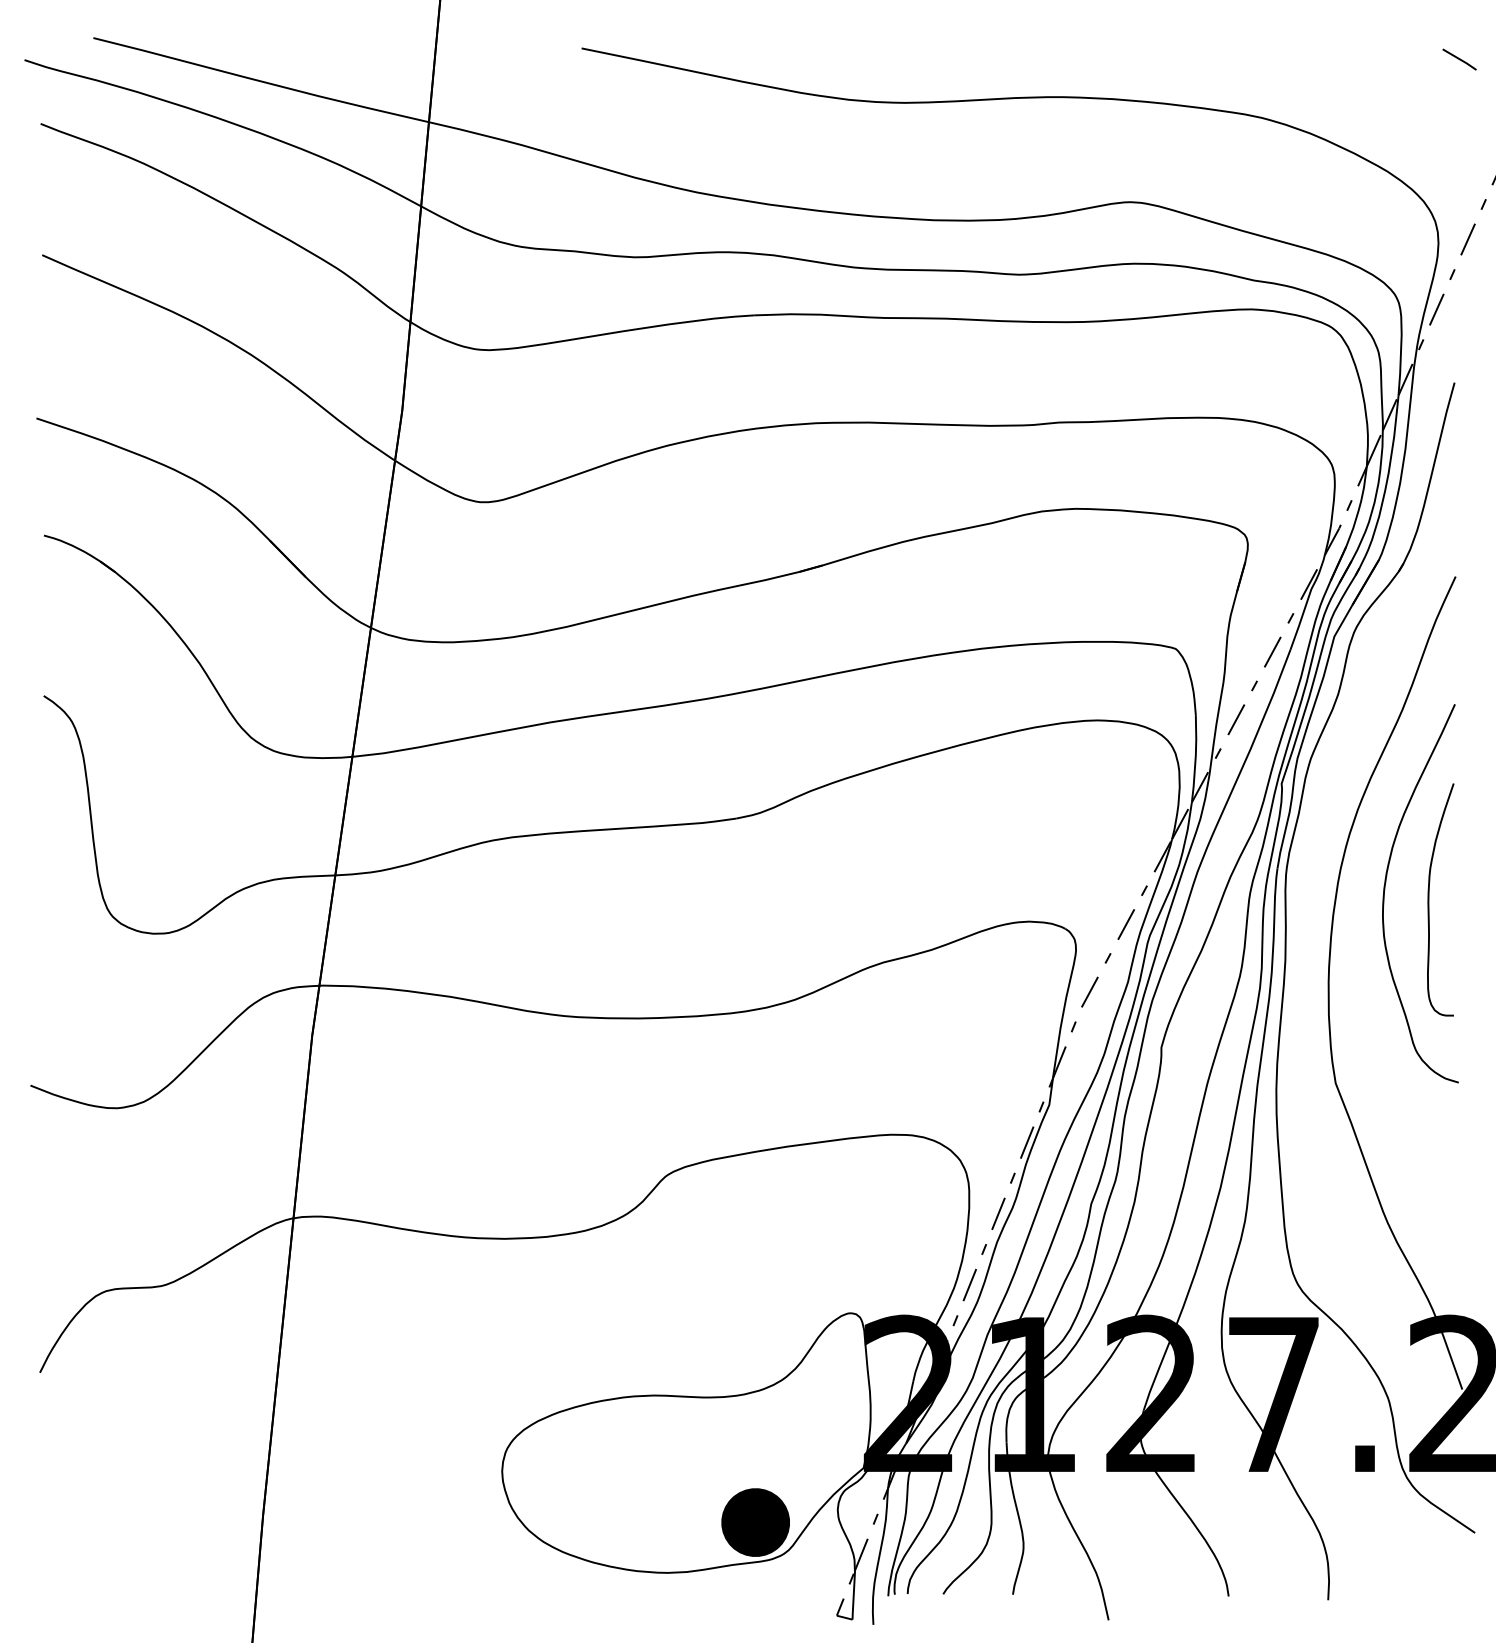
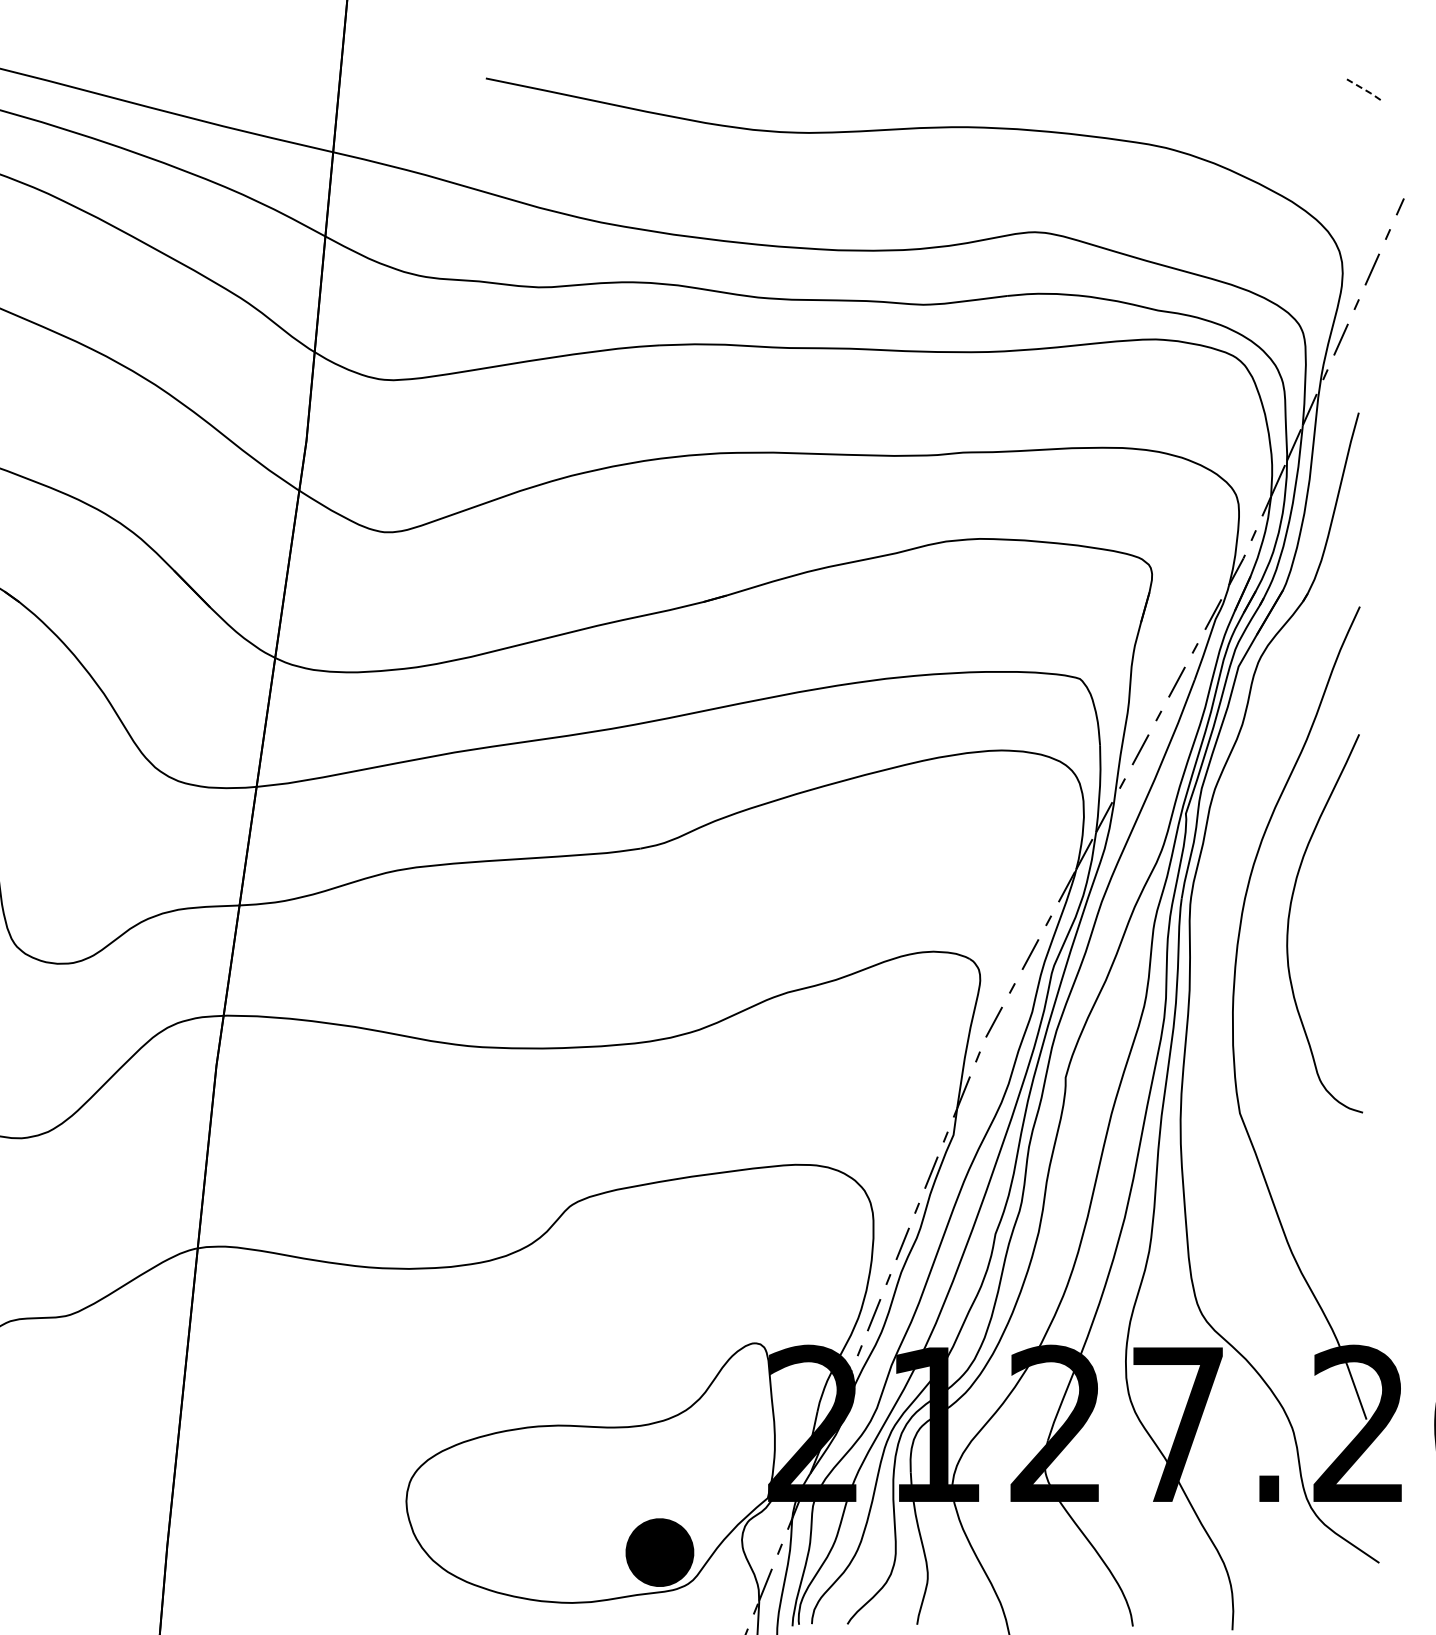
line: (1459, 59) -> (1363, 89), solid -> dashed
part: (1429, 899) -> (1333, 929), removed

